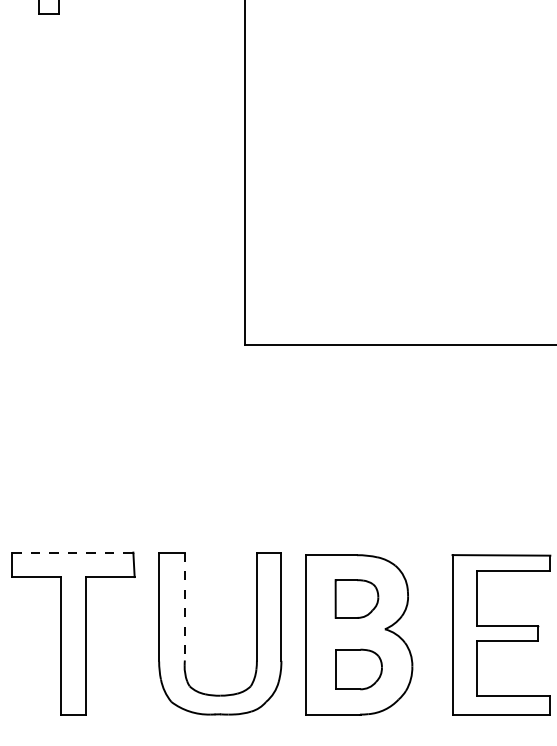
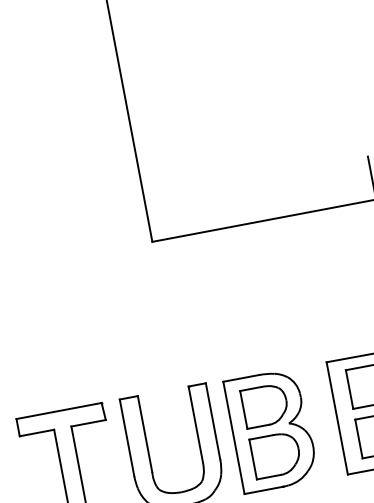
line: (73, 552) -> (59, 410), dashed -> solid
part: (356, 598) -> (264, 405), size x1.43
line: (184, 606) -> (144, 434), dashed -> solid
part: (359, 669) -> (276, 455), size x1.43

